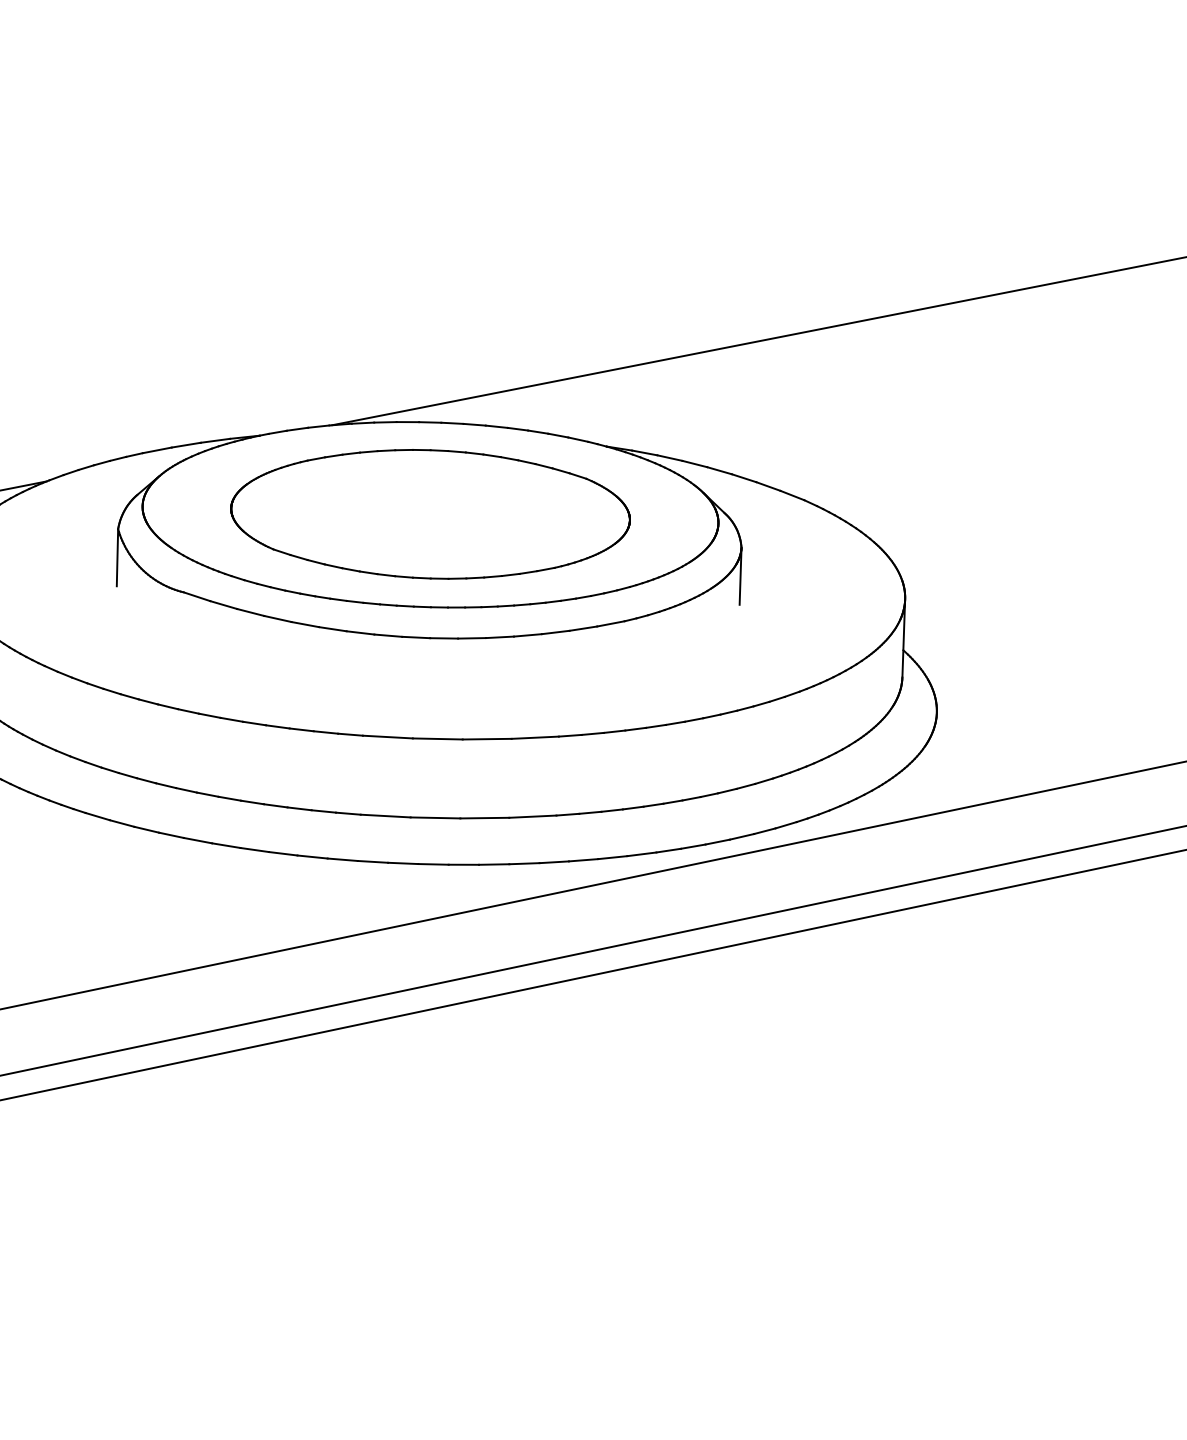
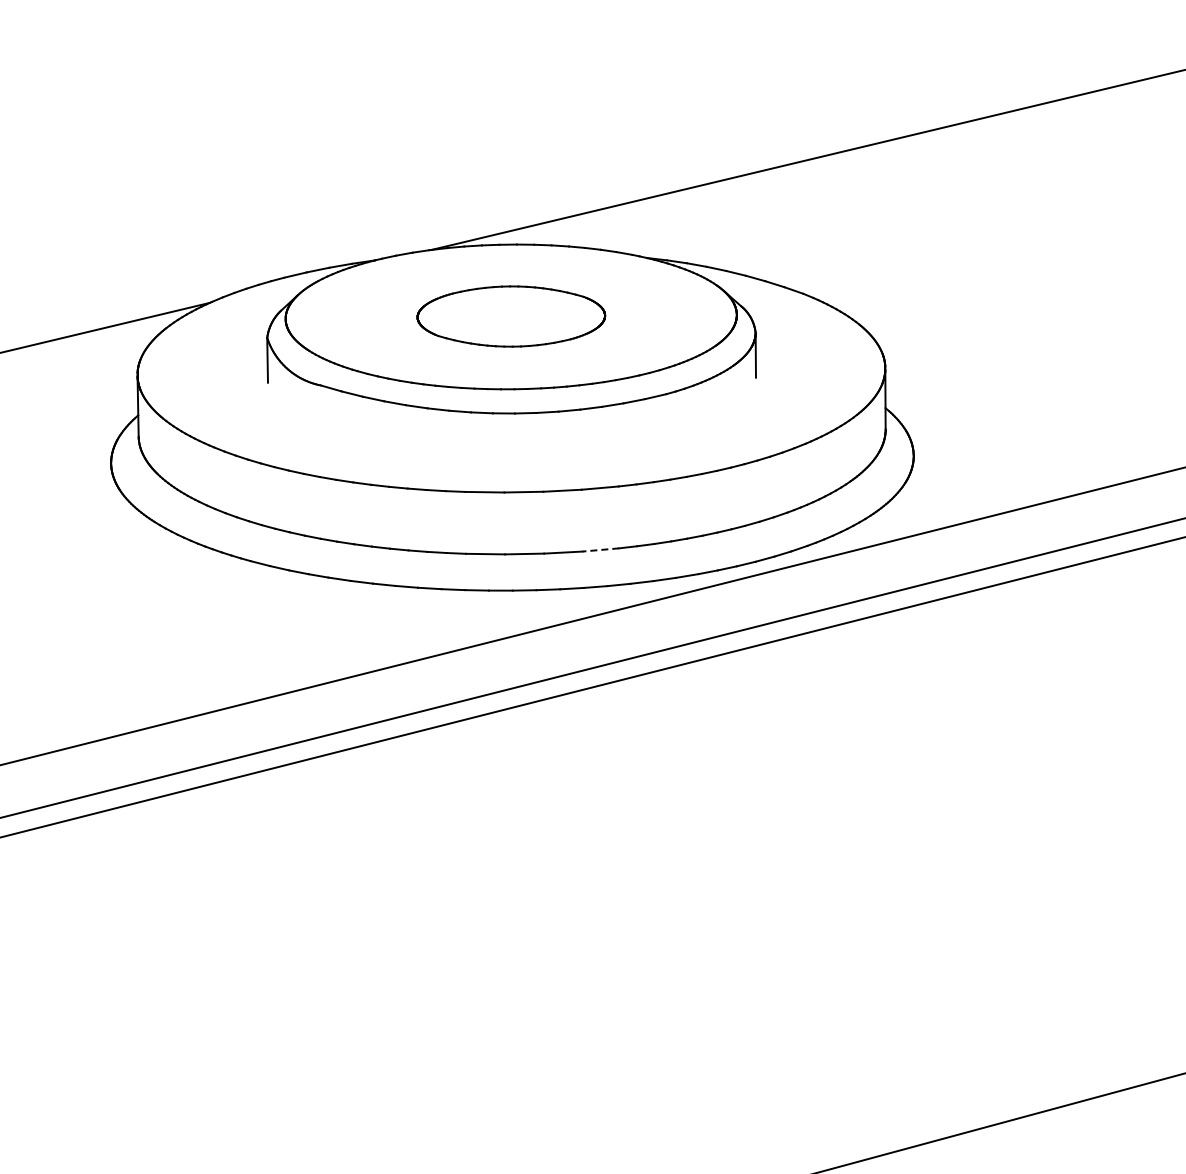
part: (430, 514) -> (511, 316), size x0.6
line: (532, 816) -> (600, 549), solid -> dashed

